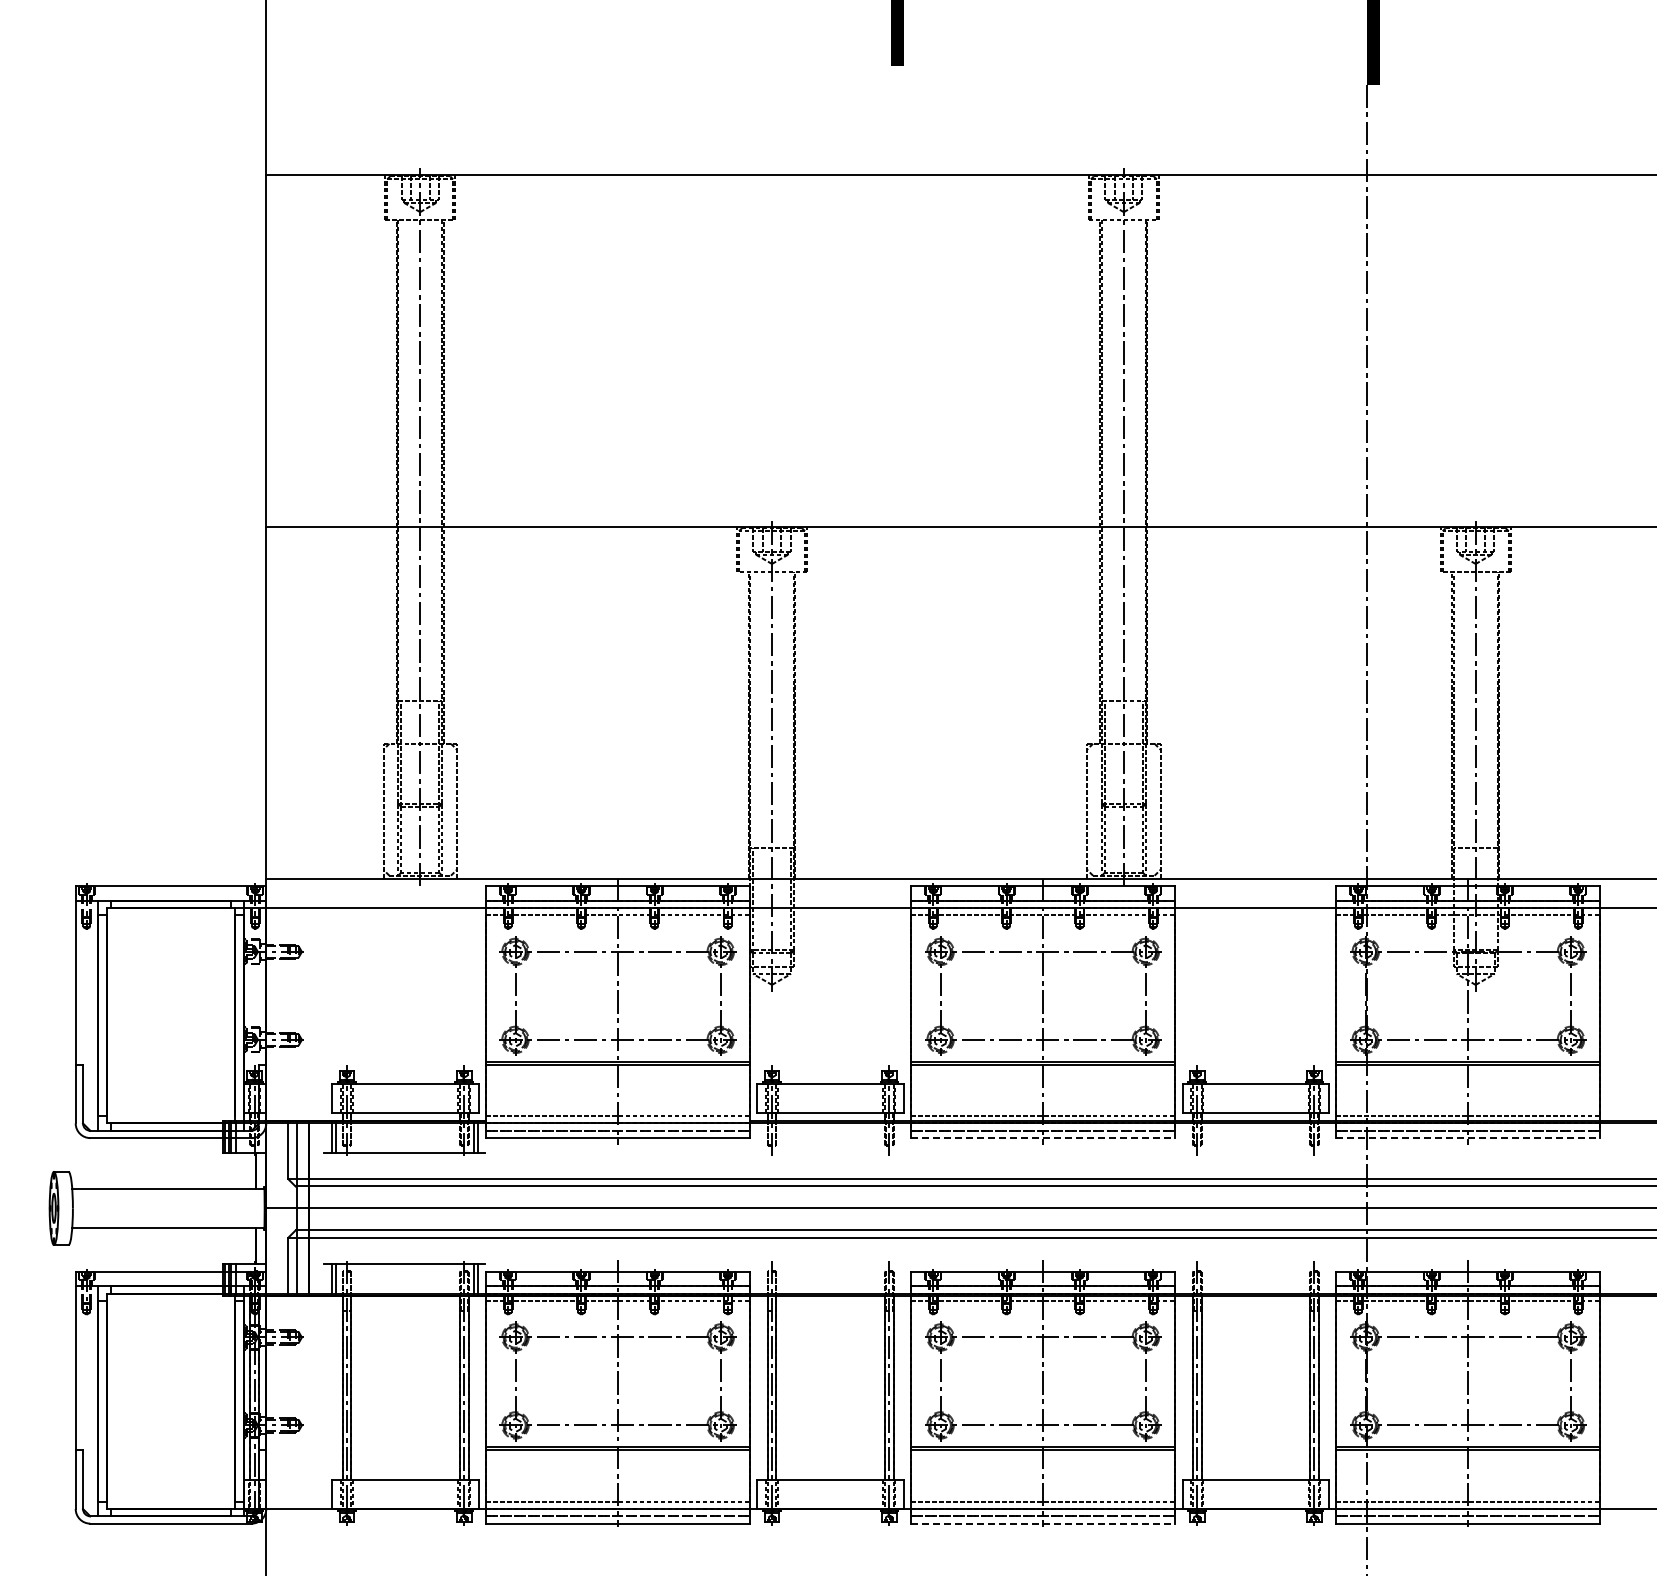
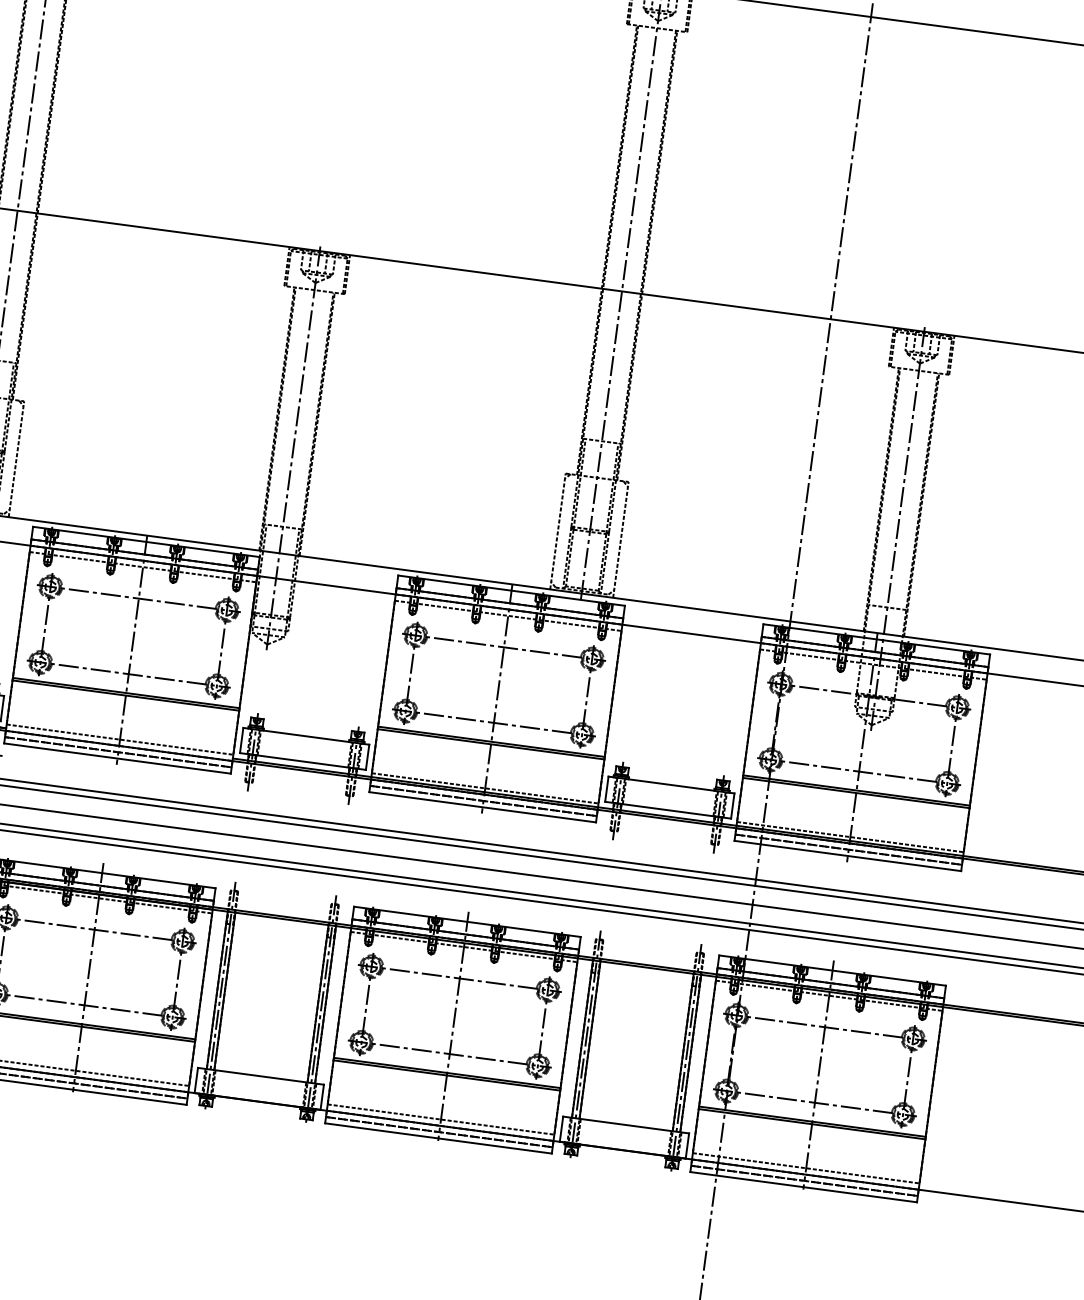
line: (1043, 1138) -> (482, 807), dashed -> solid
line: (1468, 1138) -> (847, 856), dashed -> solid
line: (1043, 1523) -> (438, 1138), dashed -> solid

